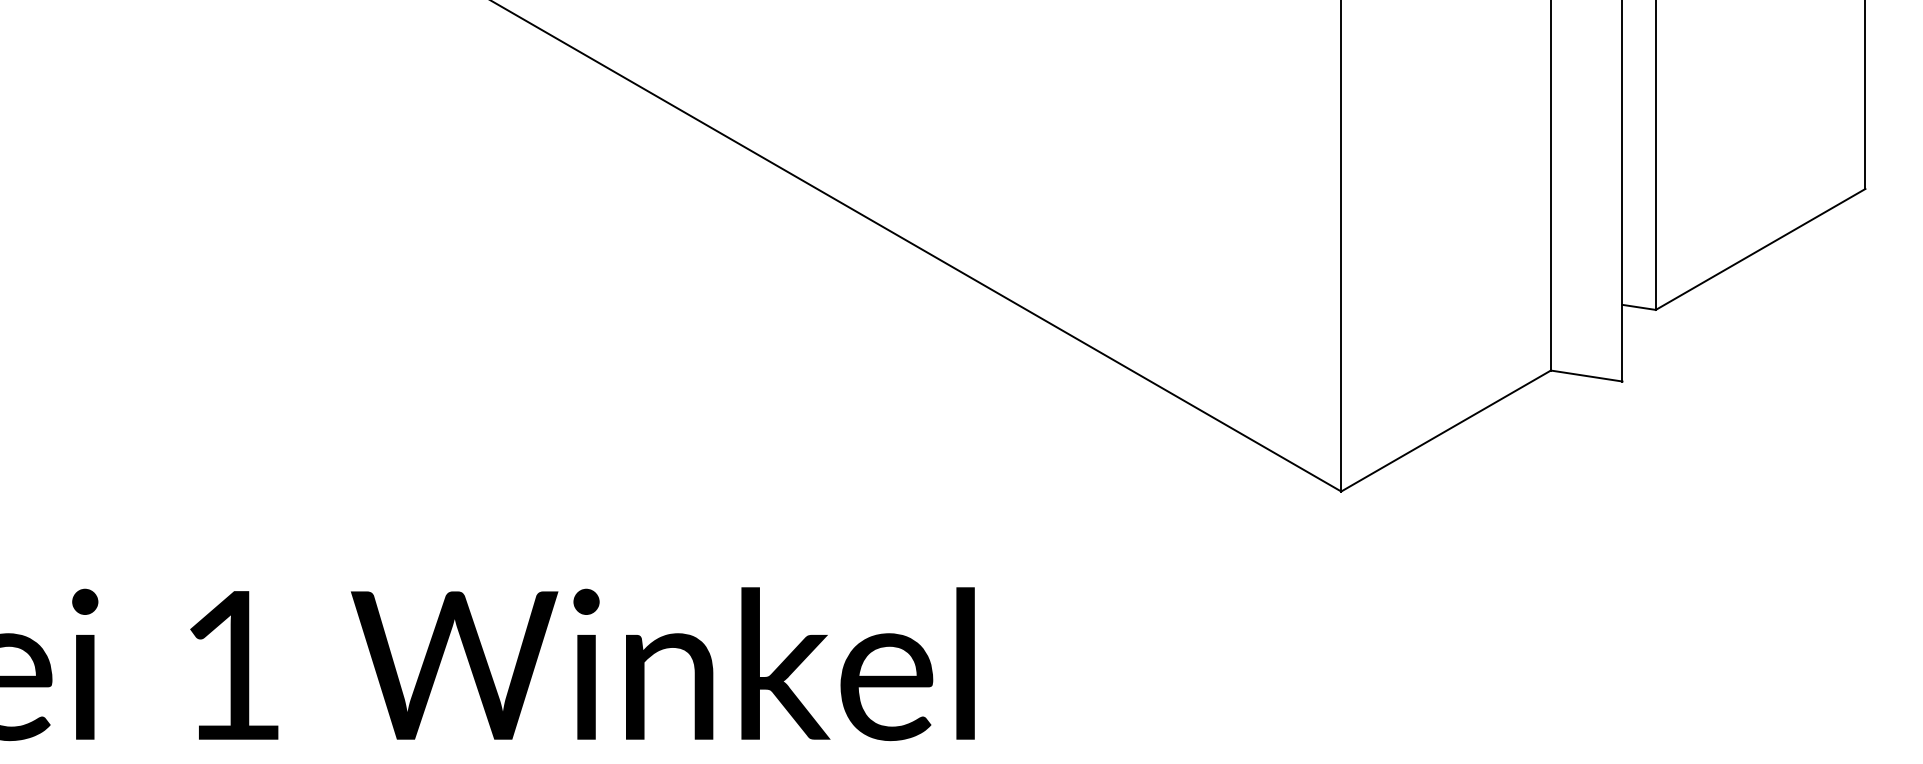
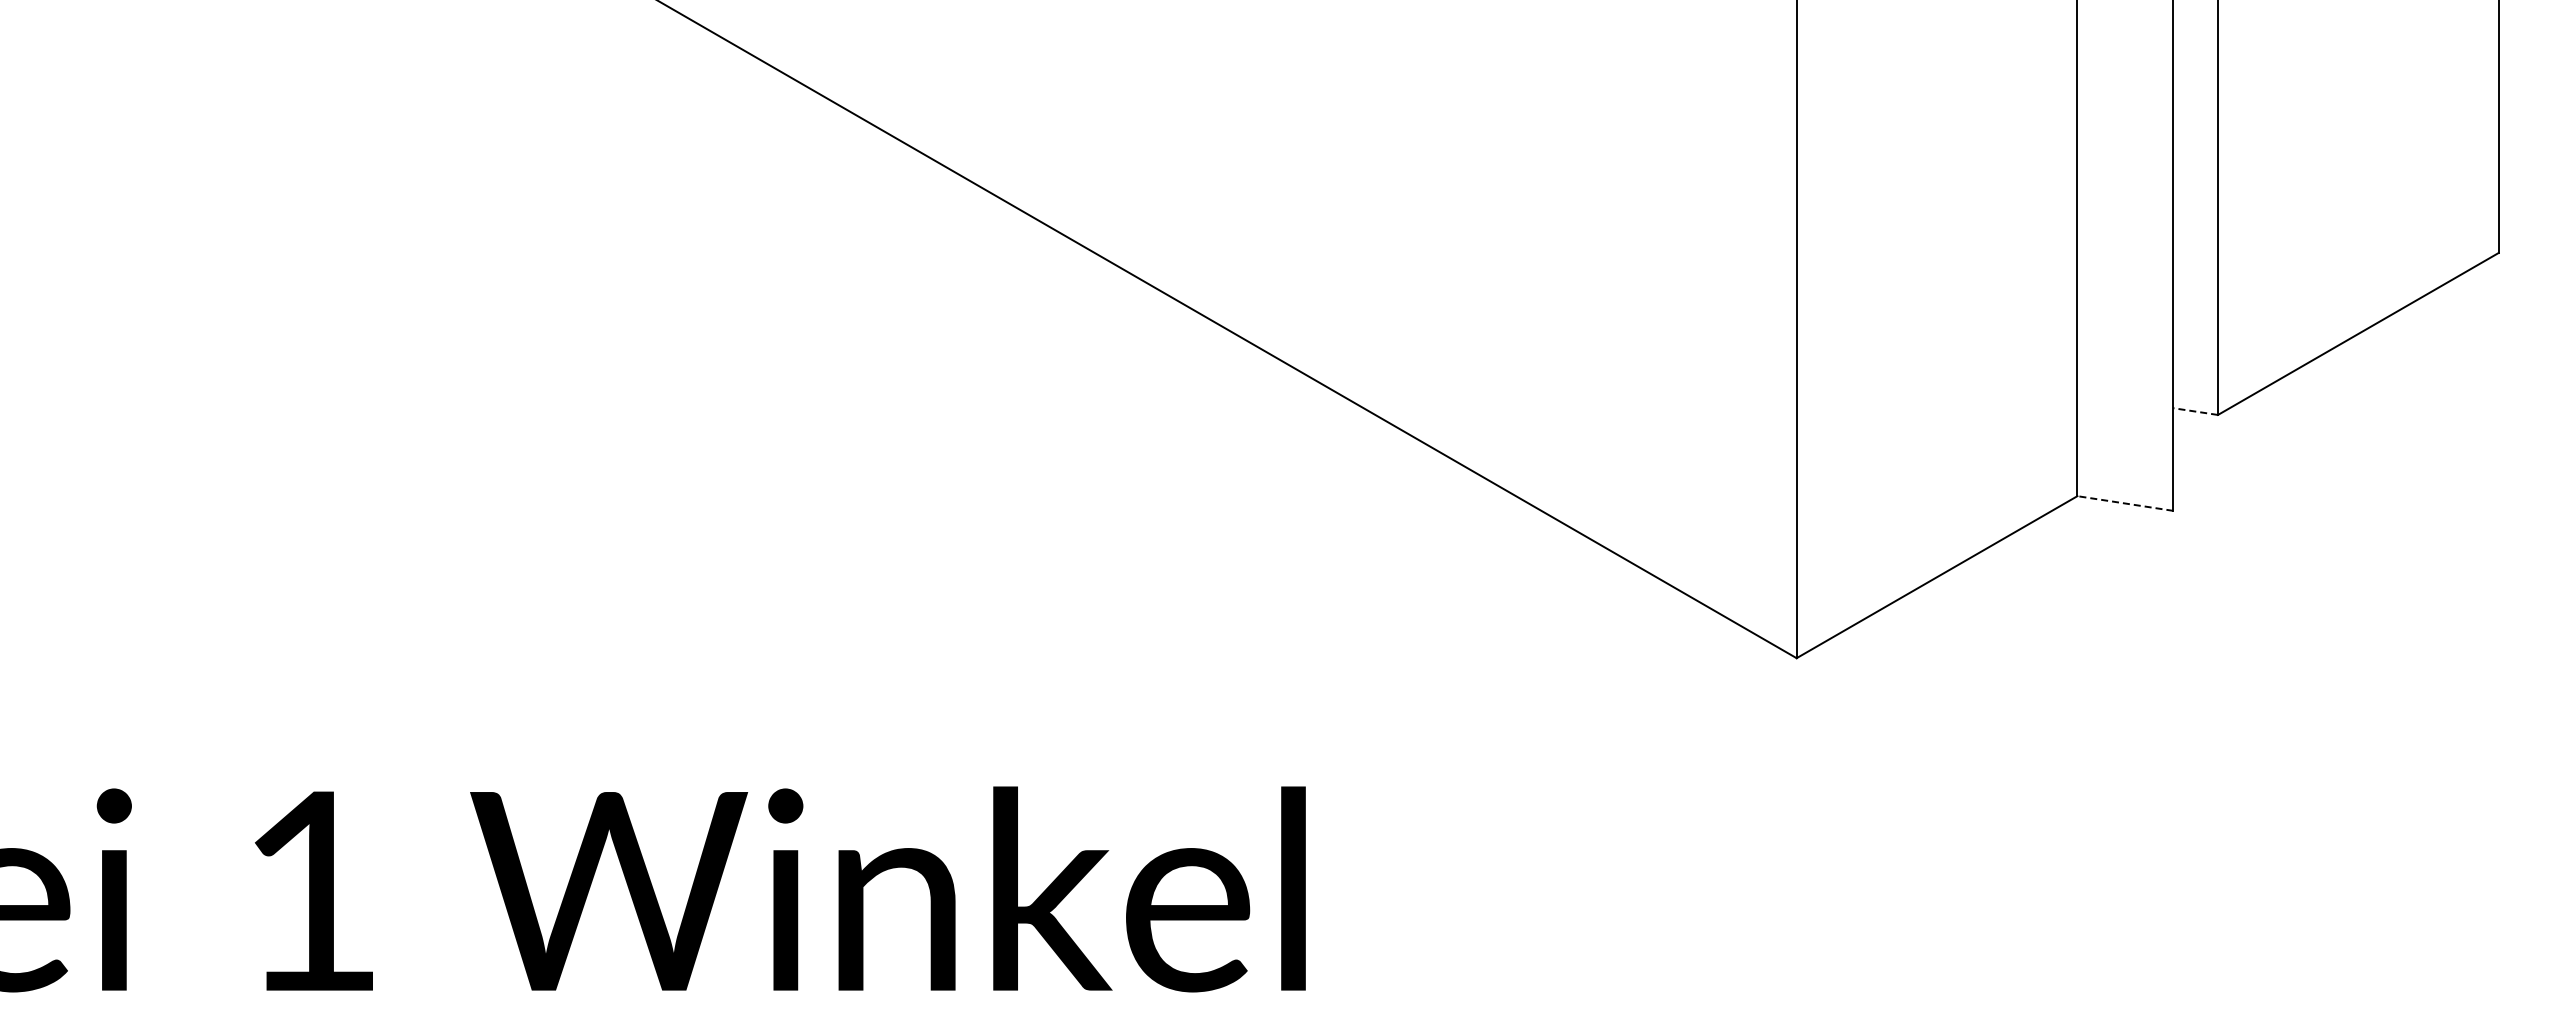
line: (1639, 307) -> (2195, 411), solid -> dashed
line: (1586, 376) -> (2125, 503), solid -> dashed

